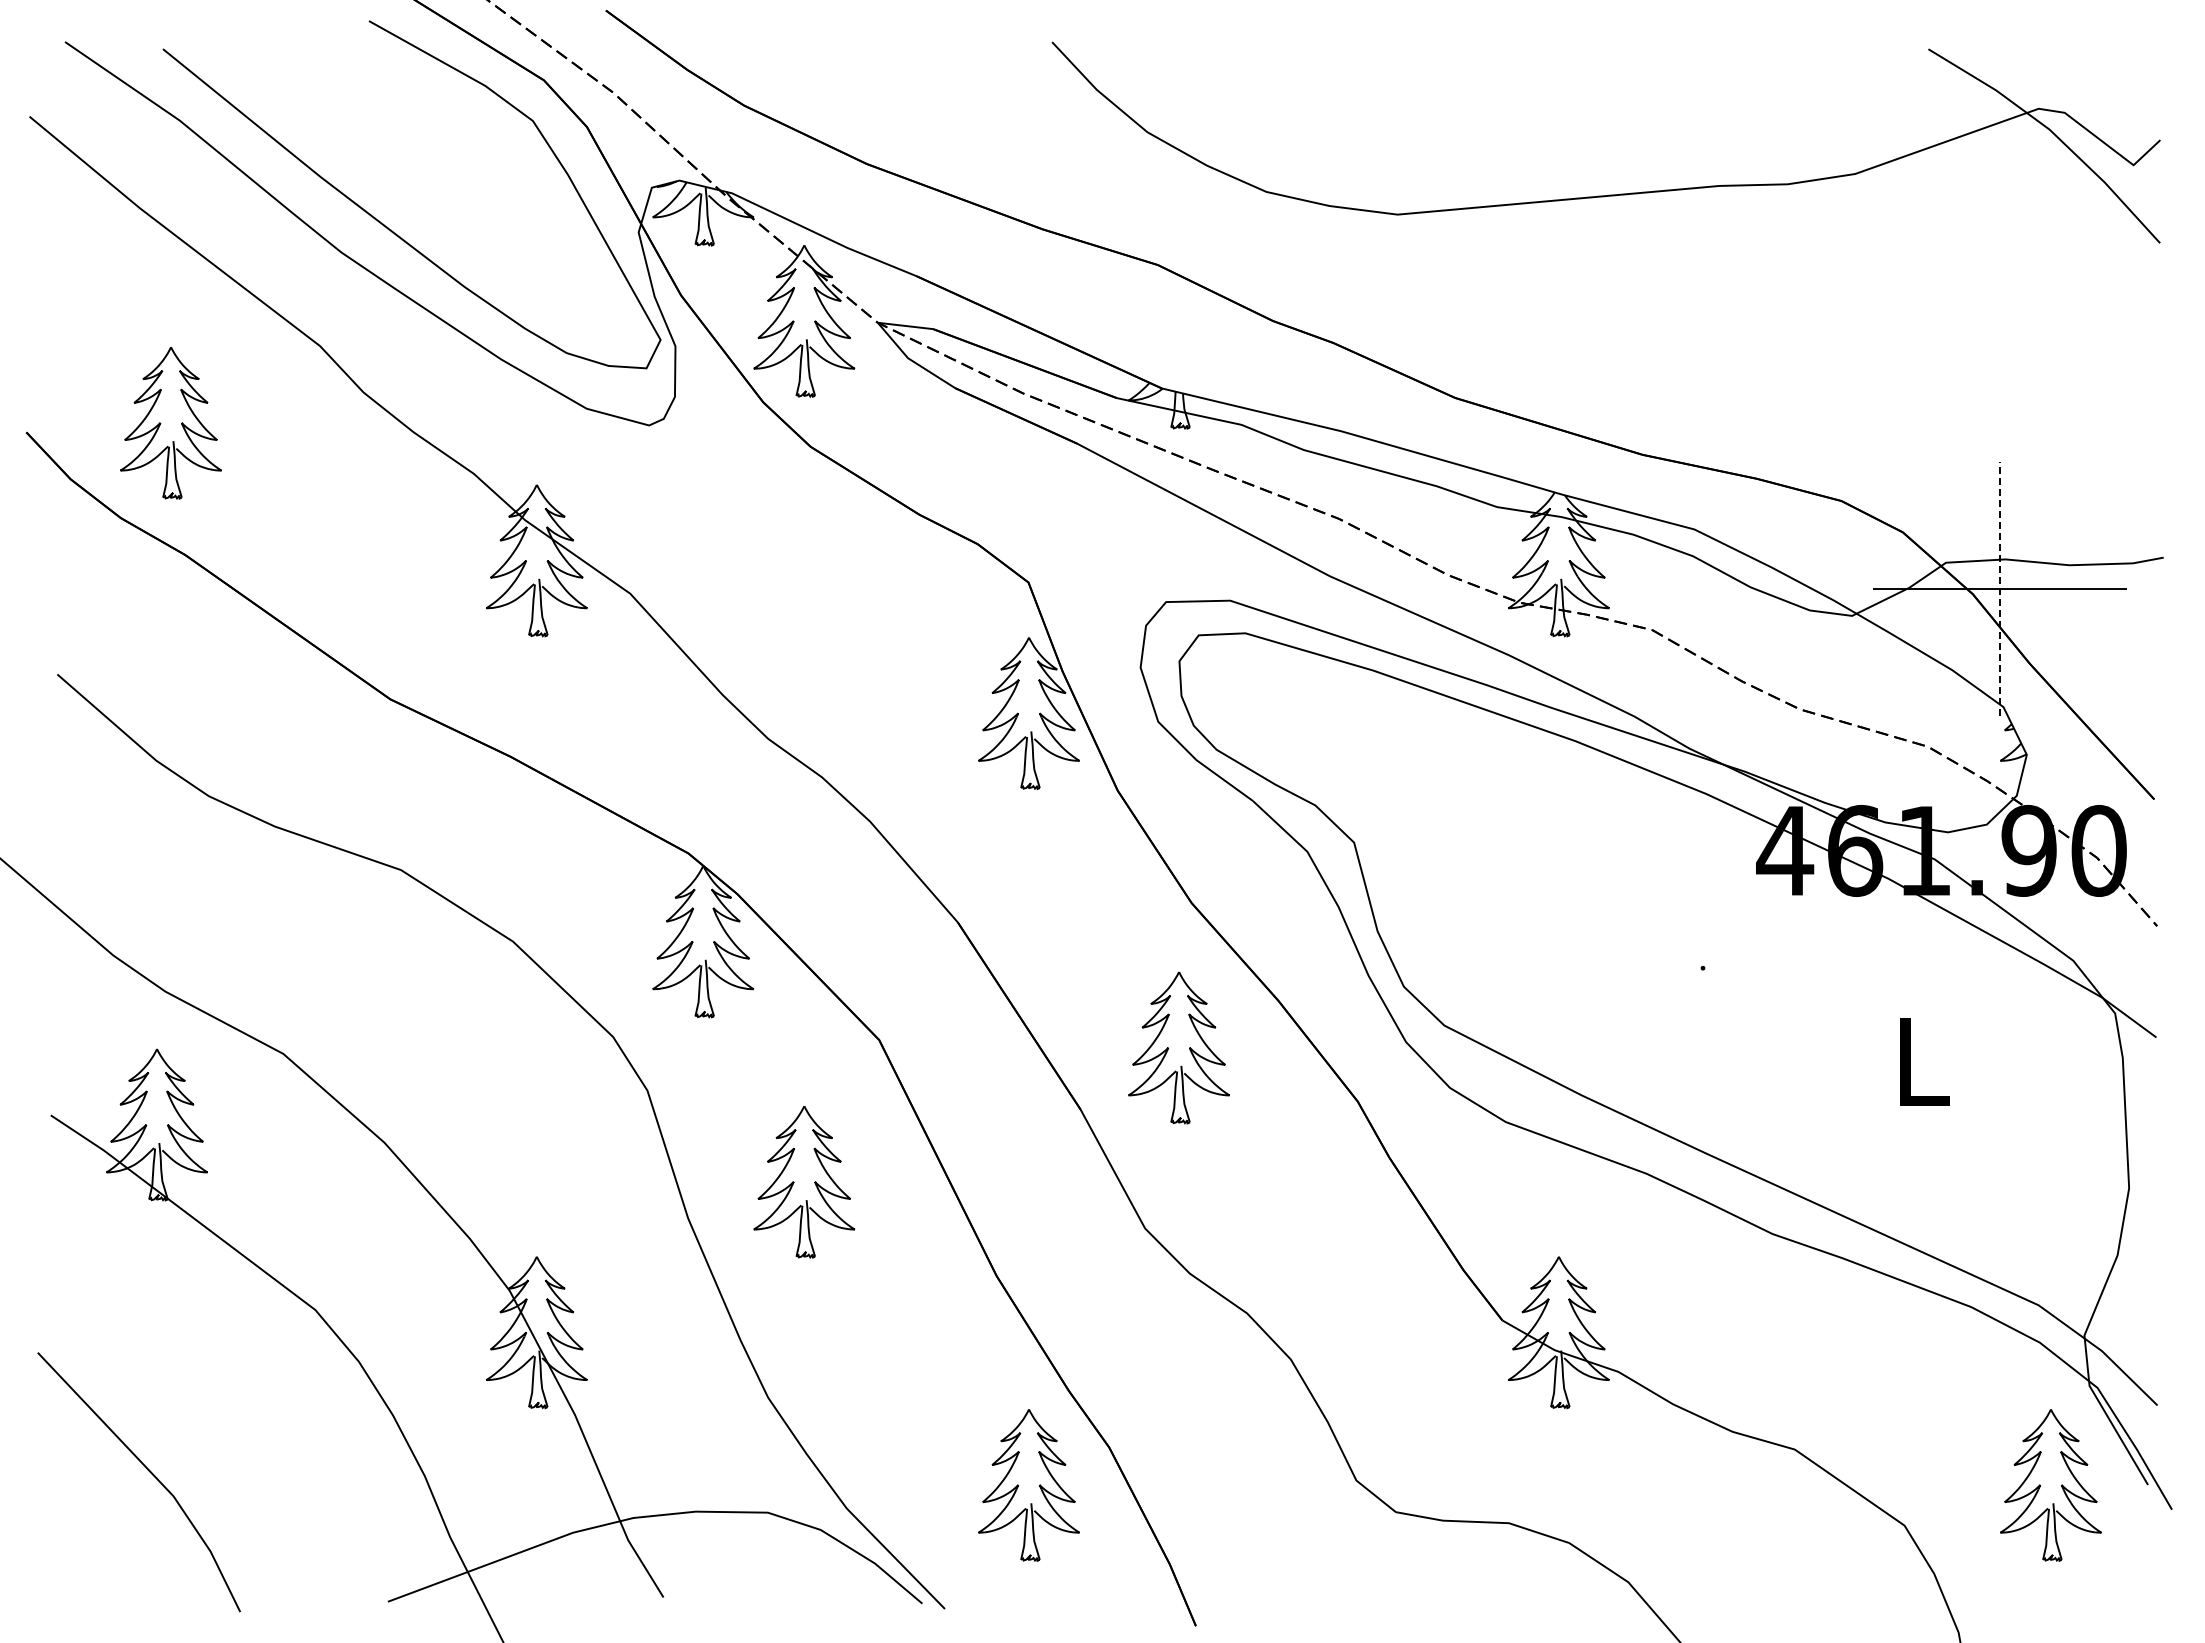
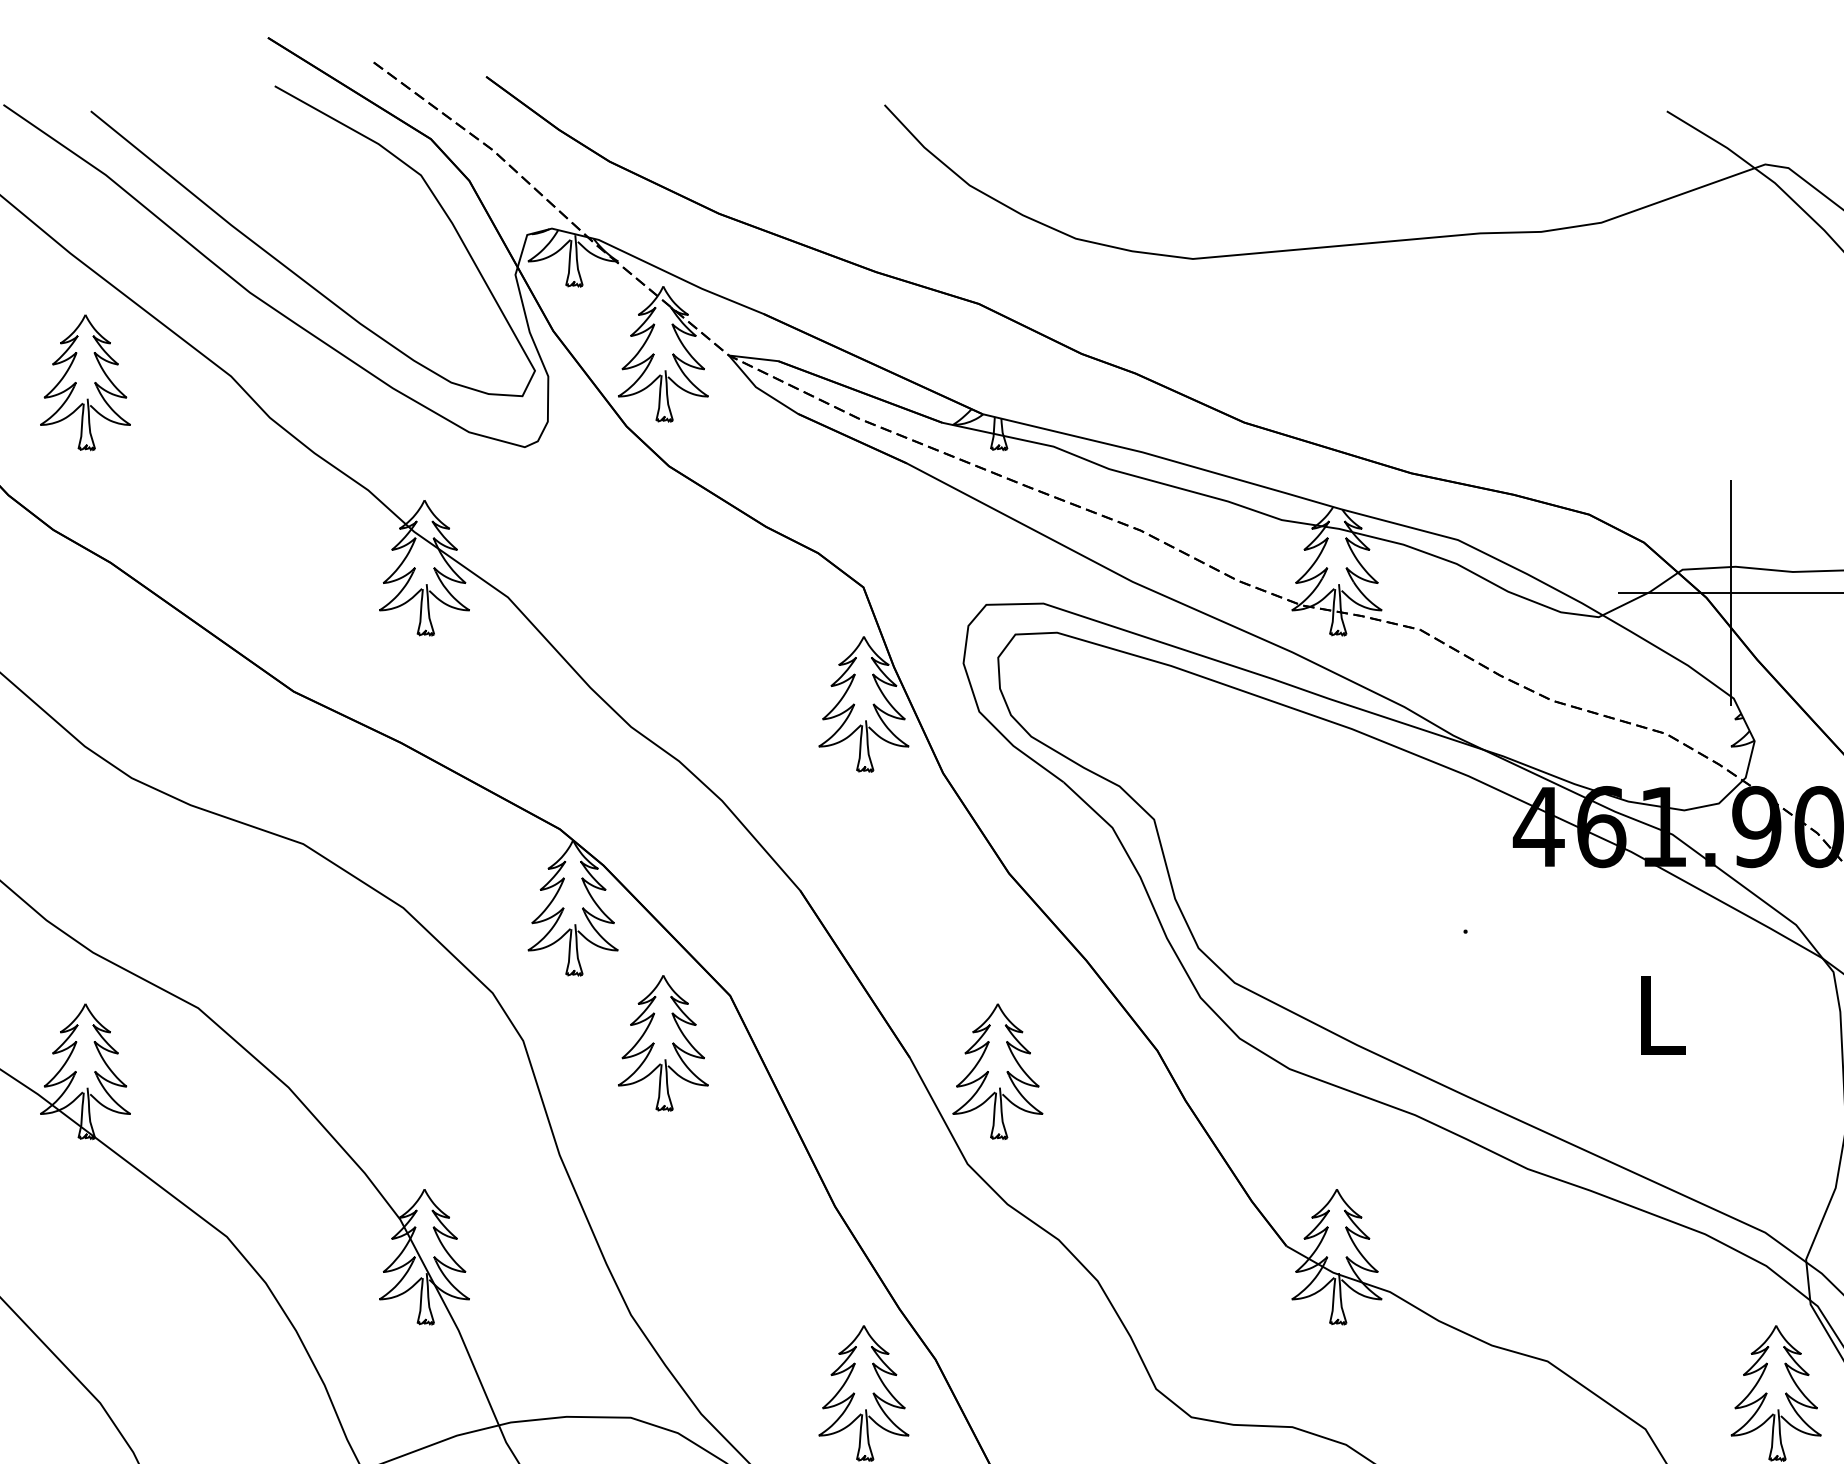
part: (170, 423) -> (85, 382), moved
line: (2000, 588) -> (1731, 592), dashed -> solid
part: (1178, 1047) -> (997, 1071), moved
part: (804, 1182) -> (663, 1043), moved

